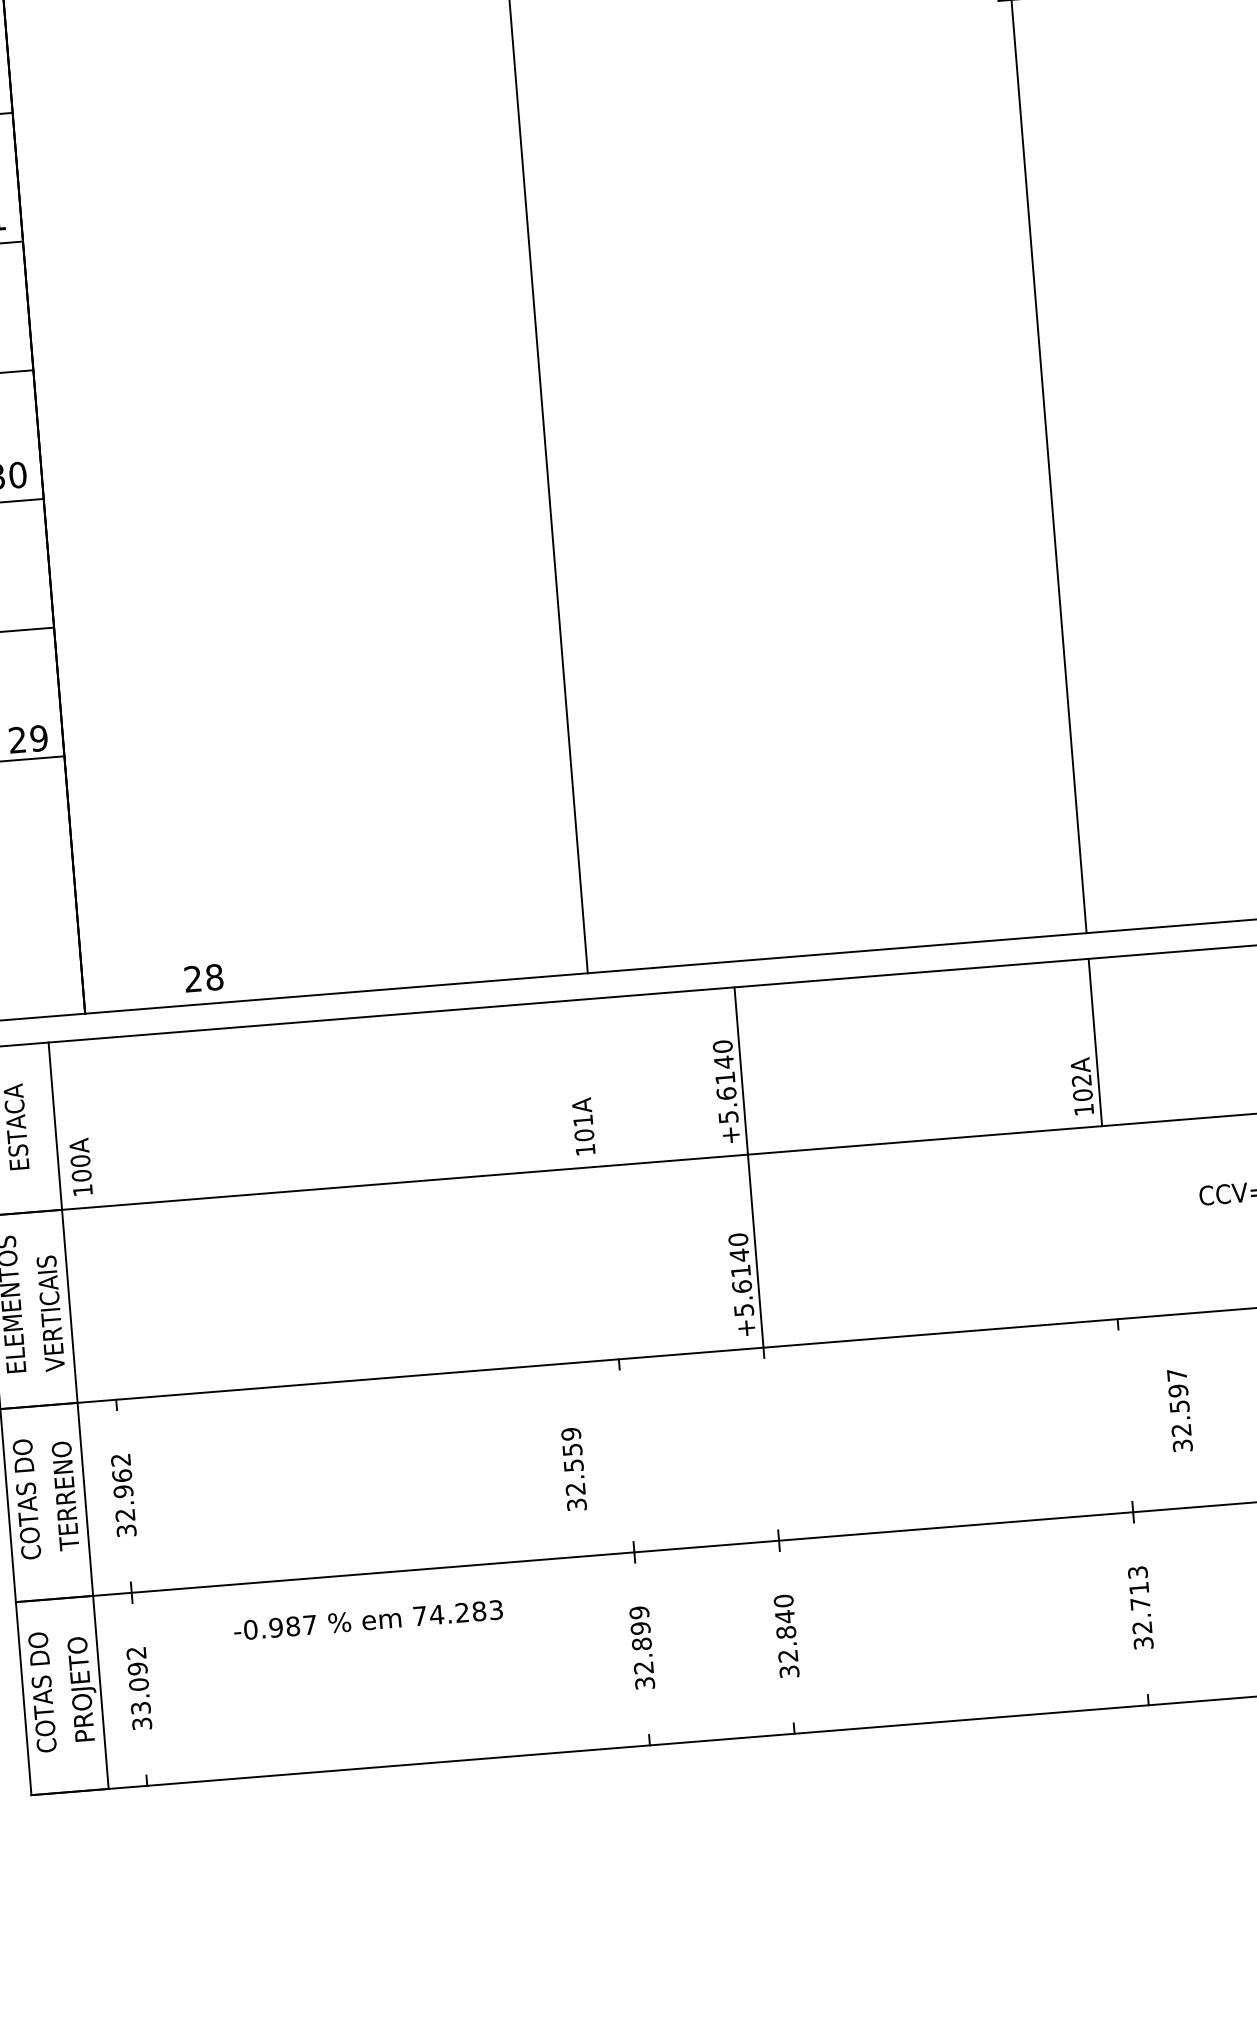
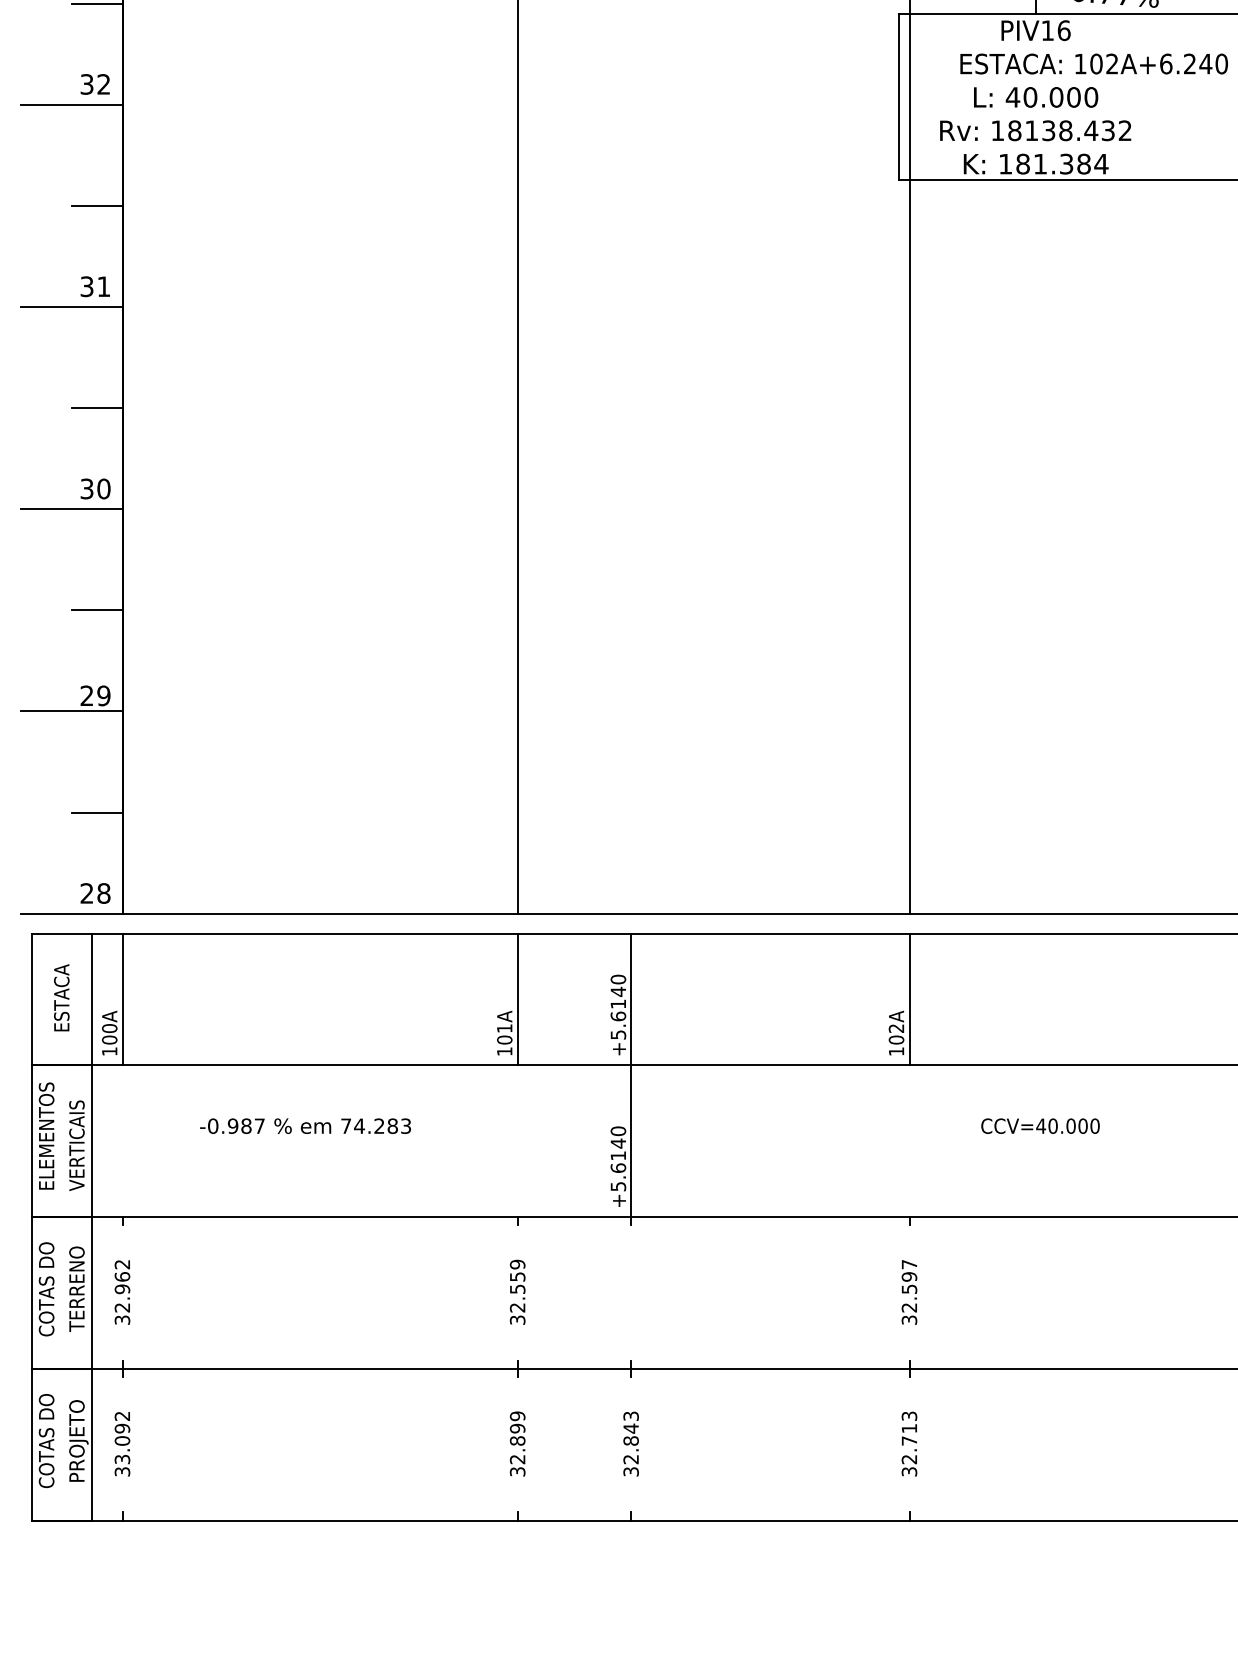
line: (42, 887) -> (97, 812), added
text: (203, 978) -> (95, 893), moved
line: (596, 1082) -> (517, 999), added
line: (93, 1122) -> (122, 999), added
text: (1179, 1410) -> (909, 1292), moved
text: (573, 1468) -> (517, 1291), moved
text: (782, 1601) -> (630, 1416), 32.840 -> 32.843
text: (368, 1619) -> (305, 1125), moved

